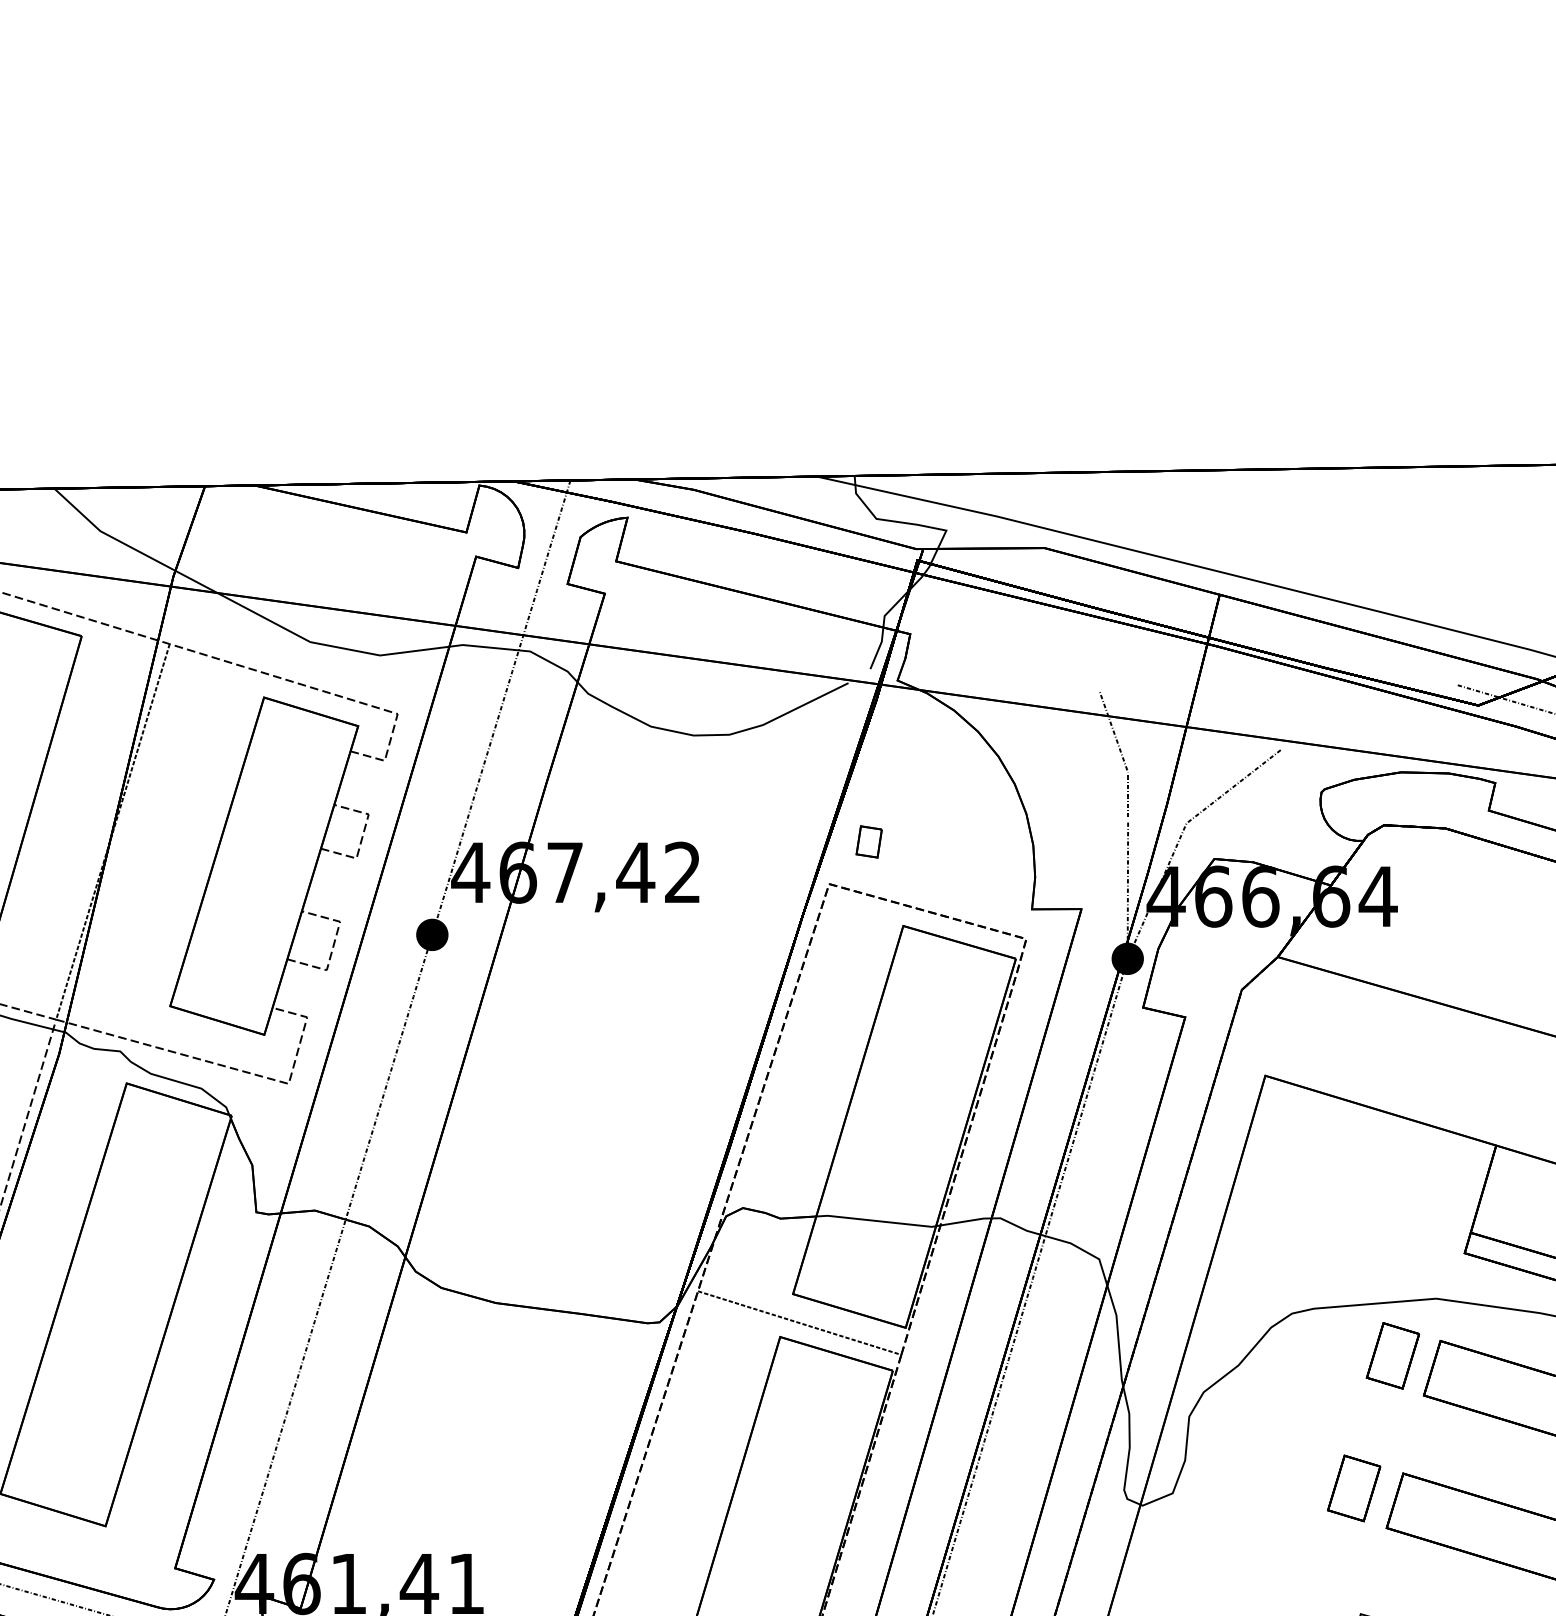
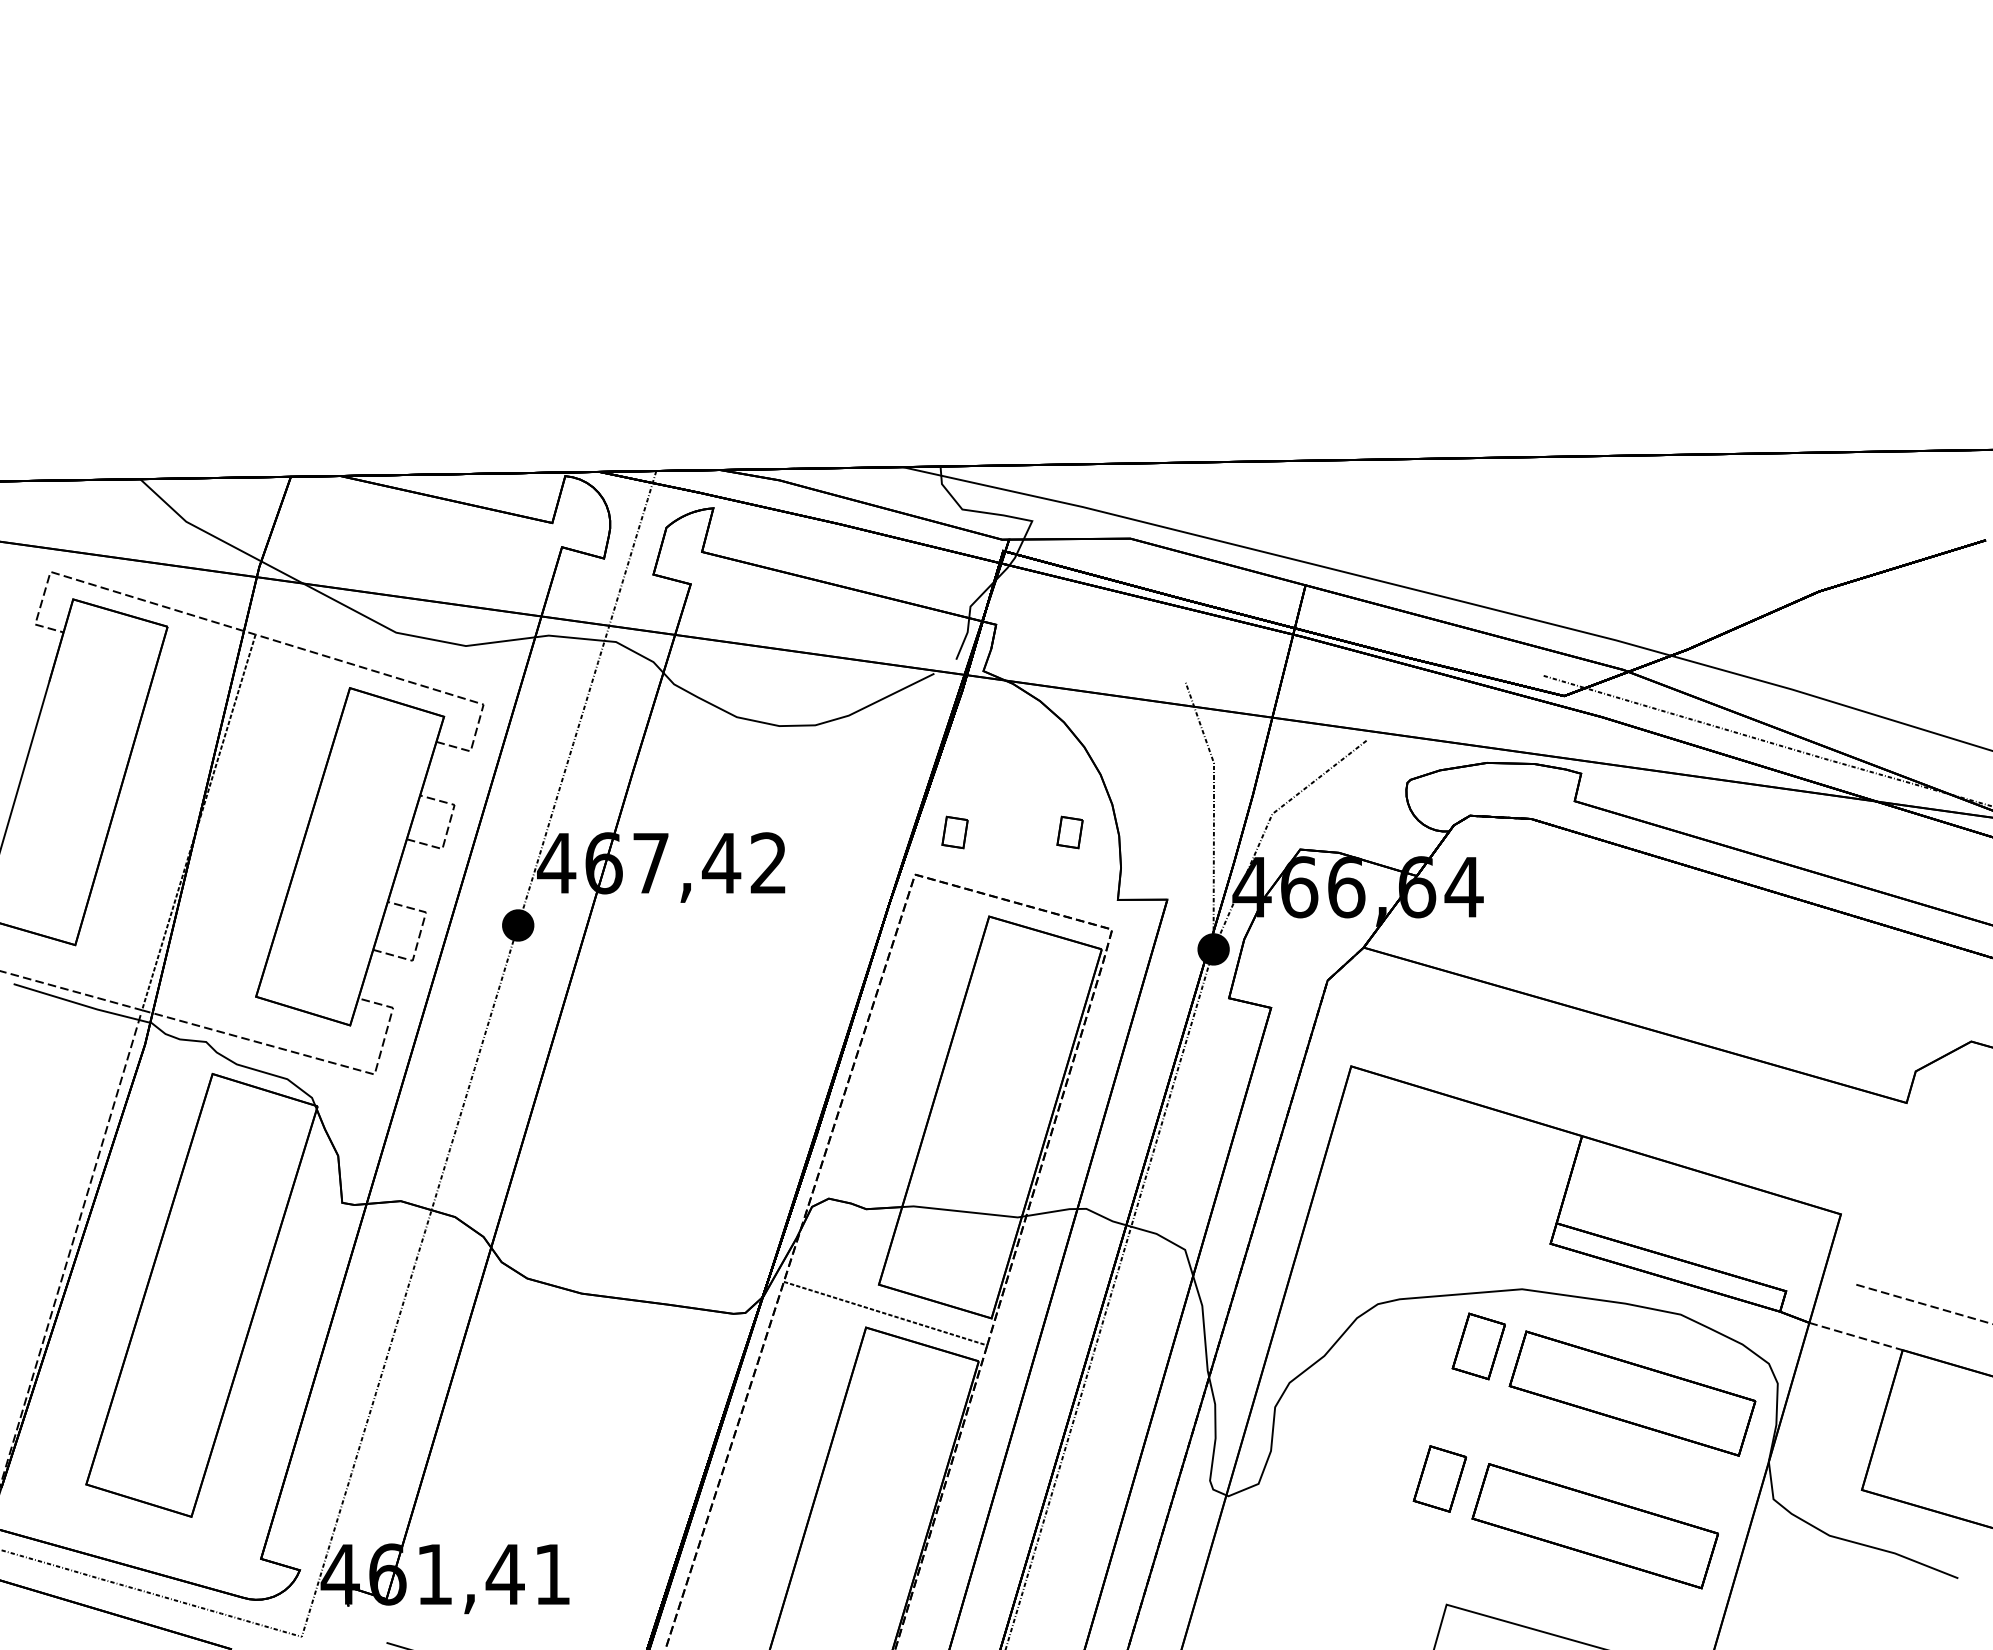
part: (983, 841) -> (1069, 832), added

